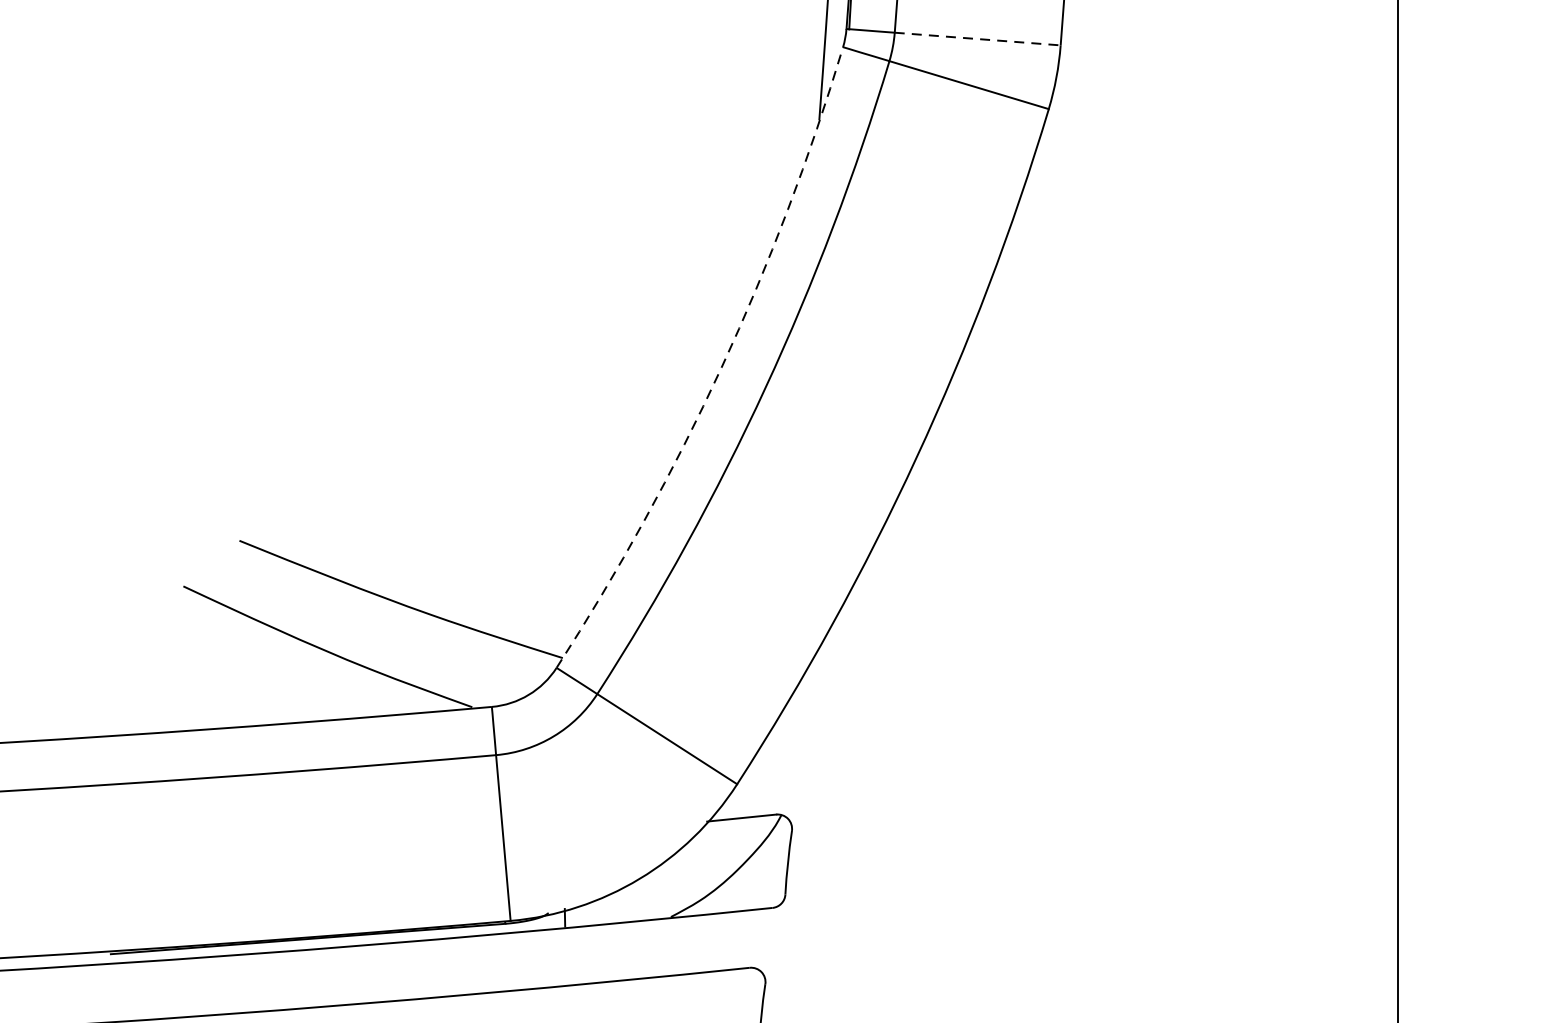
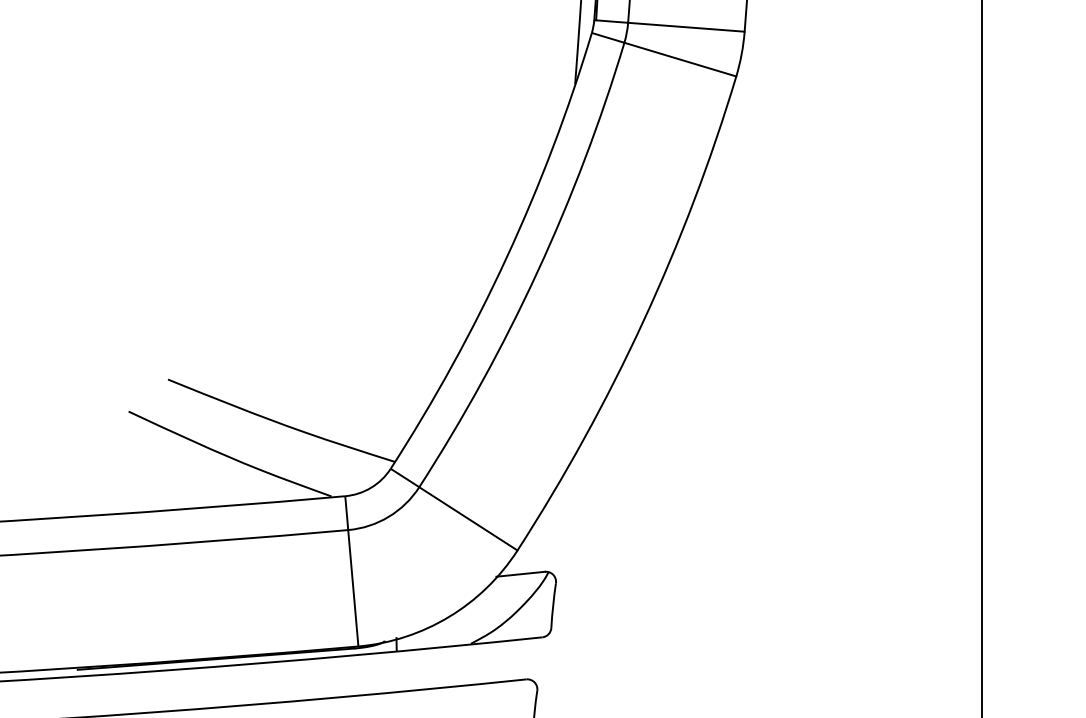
line: (977, 39) -> (686, 27), dashed -> solid
arc: (721, 366) -> (506, 257), dashed -> solid

